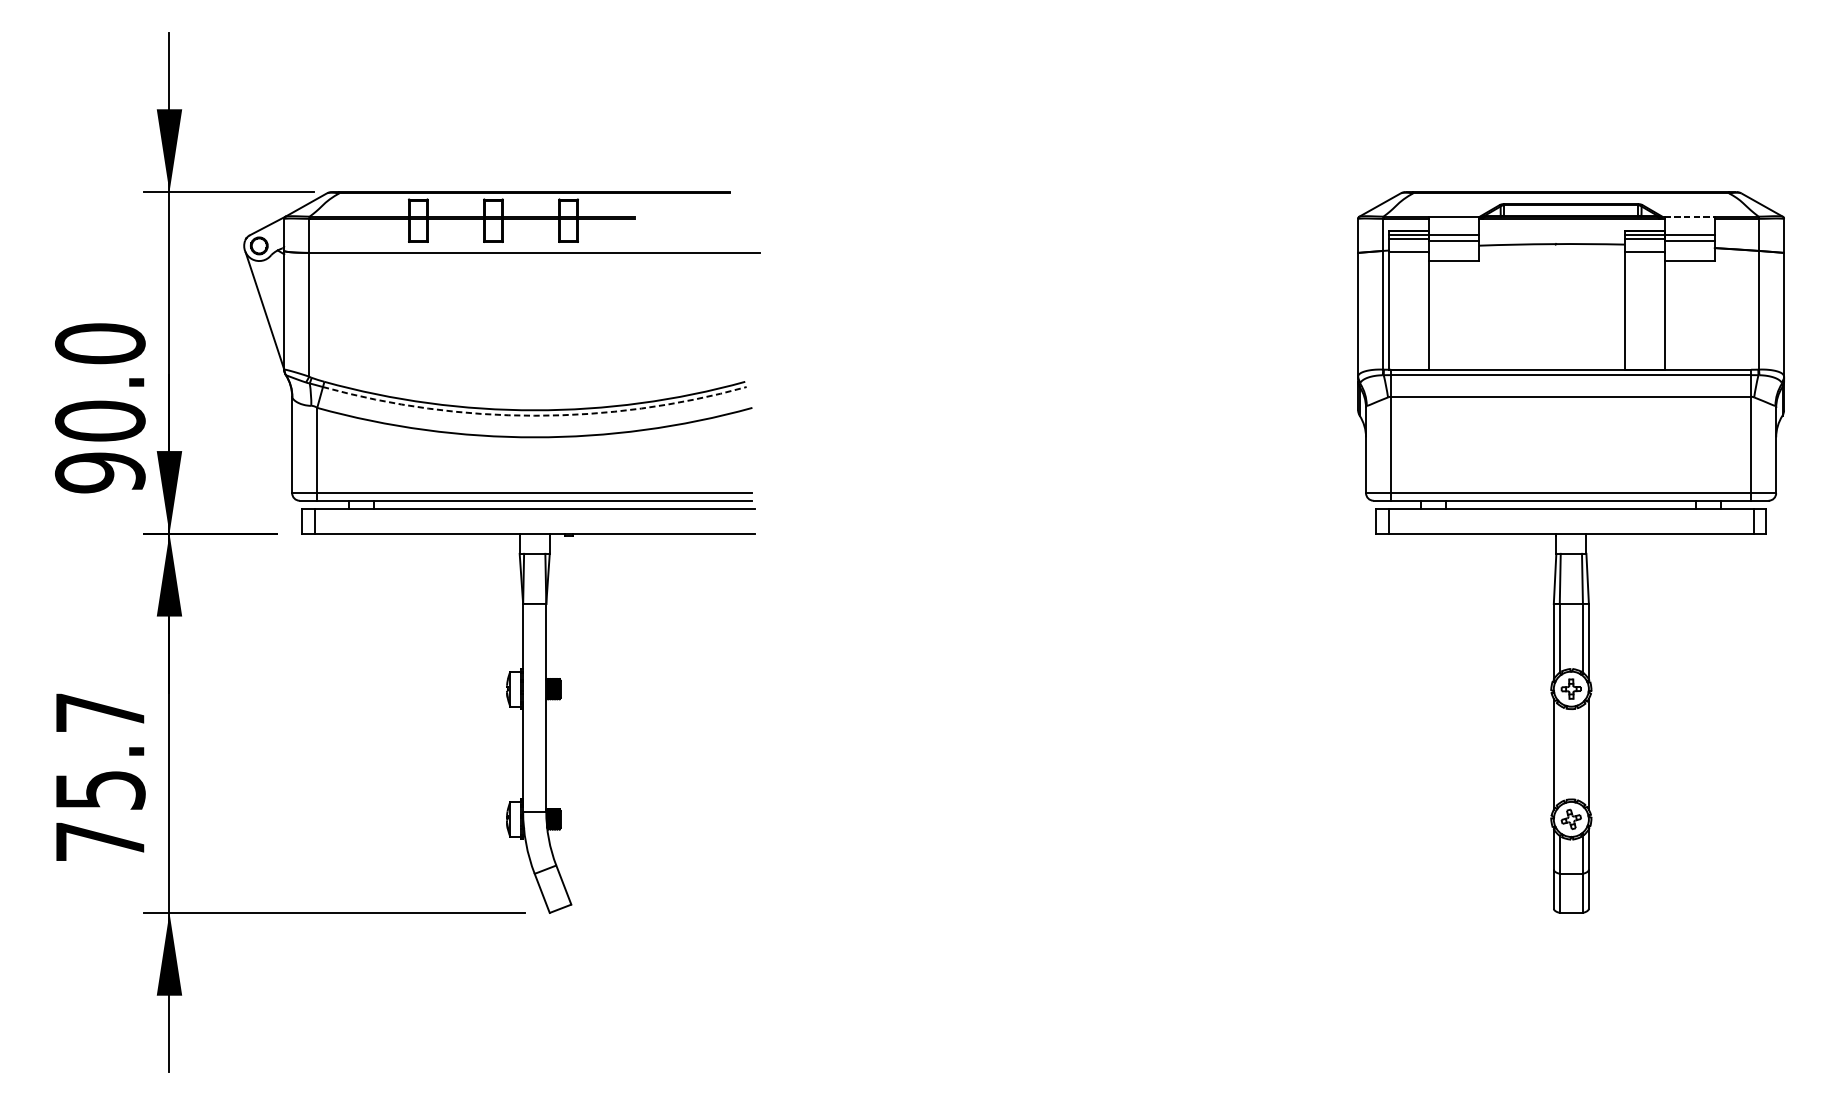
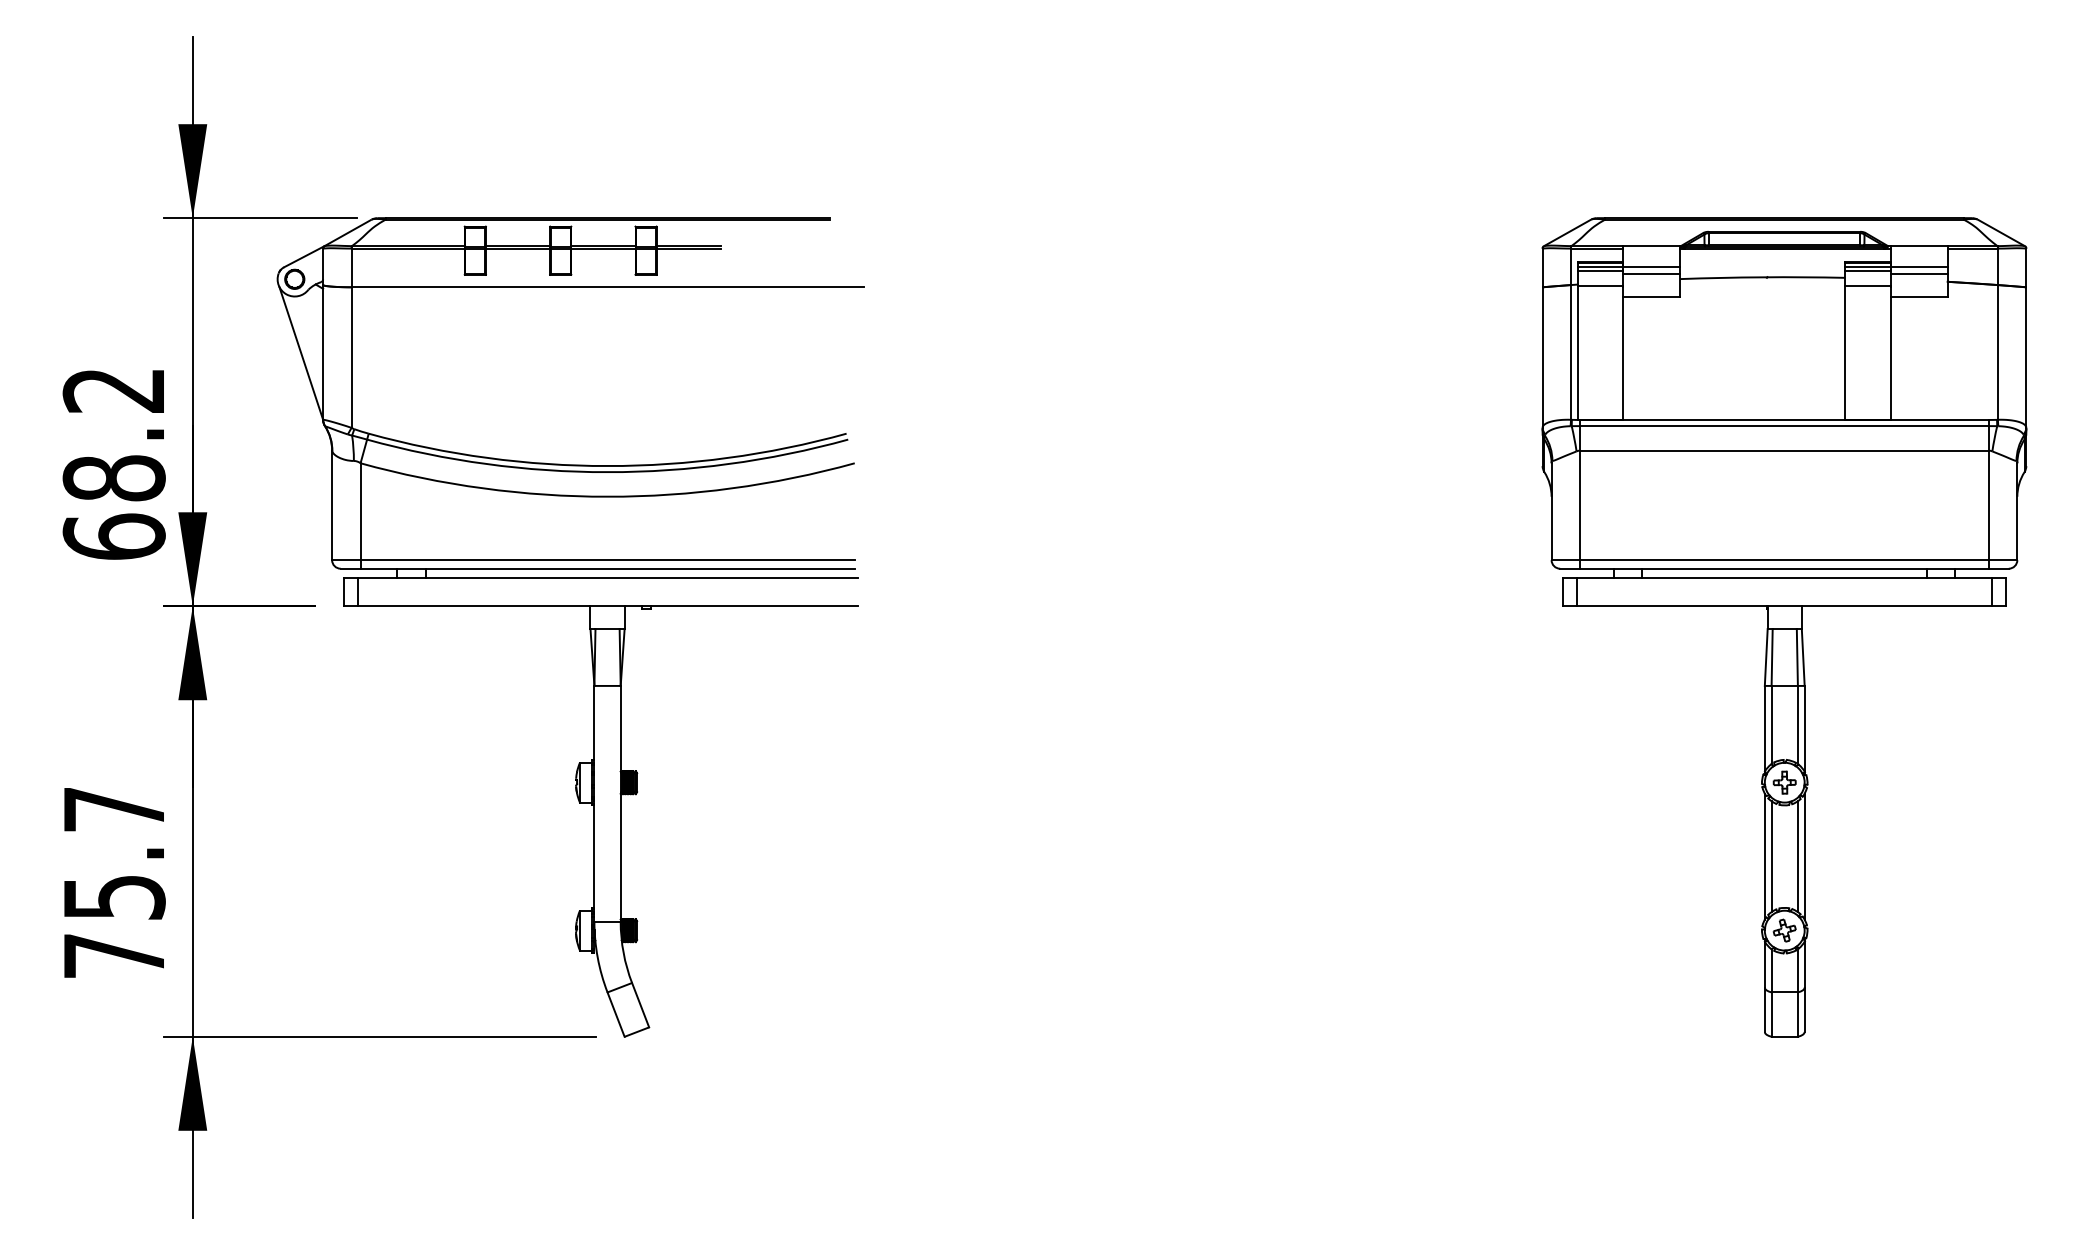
line: (1690, 216) -> (1919, 246), dashed -> solid
text: (99, 408) -> (113, 463), 90.0 -> 68.2
arc: (534, 416) -> (607, 472), dashed -> solid
line: (1559, 754) -> (1771, 856), added
line: (1582, 754) -> (1797, 856), added

